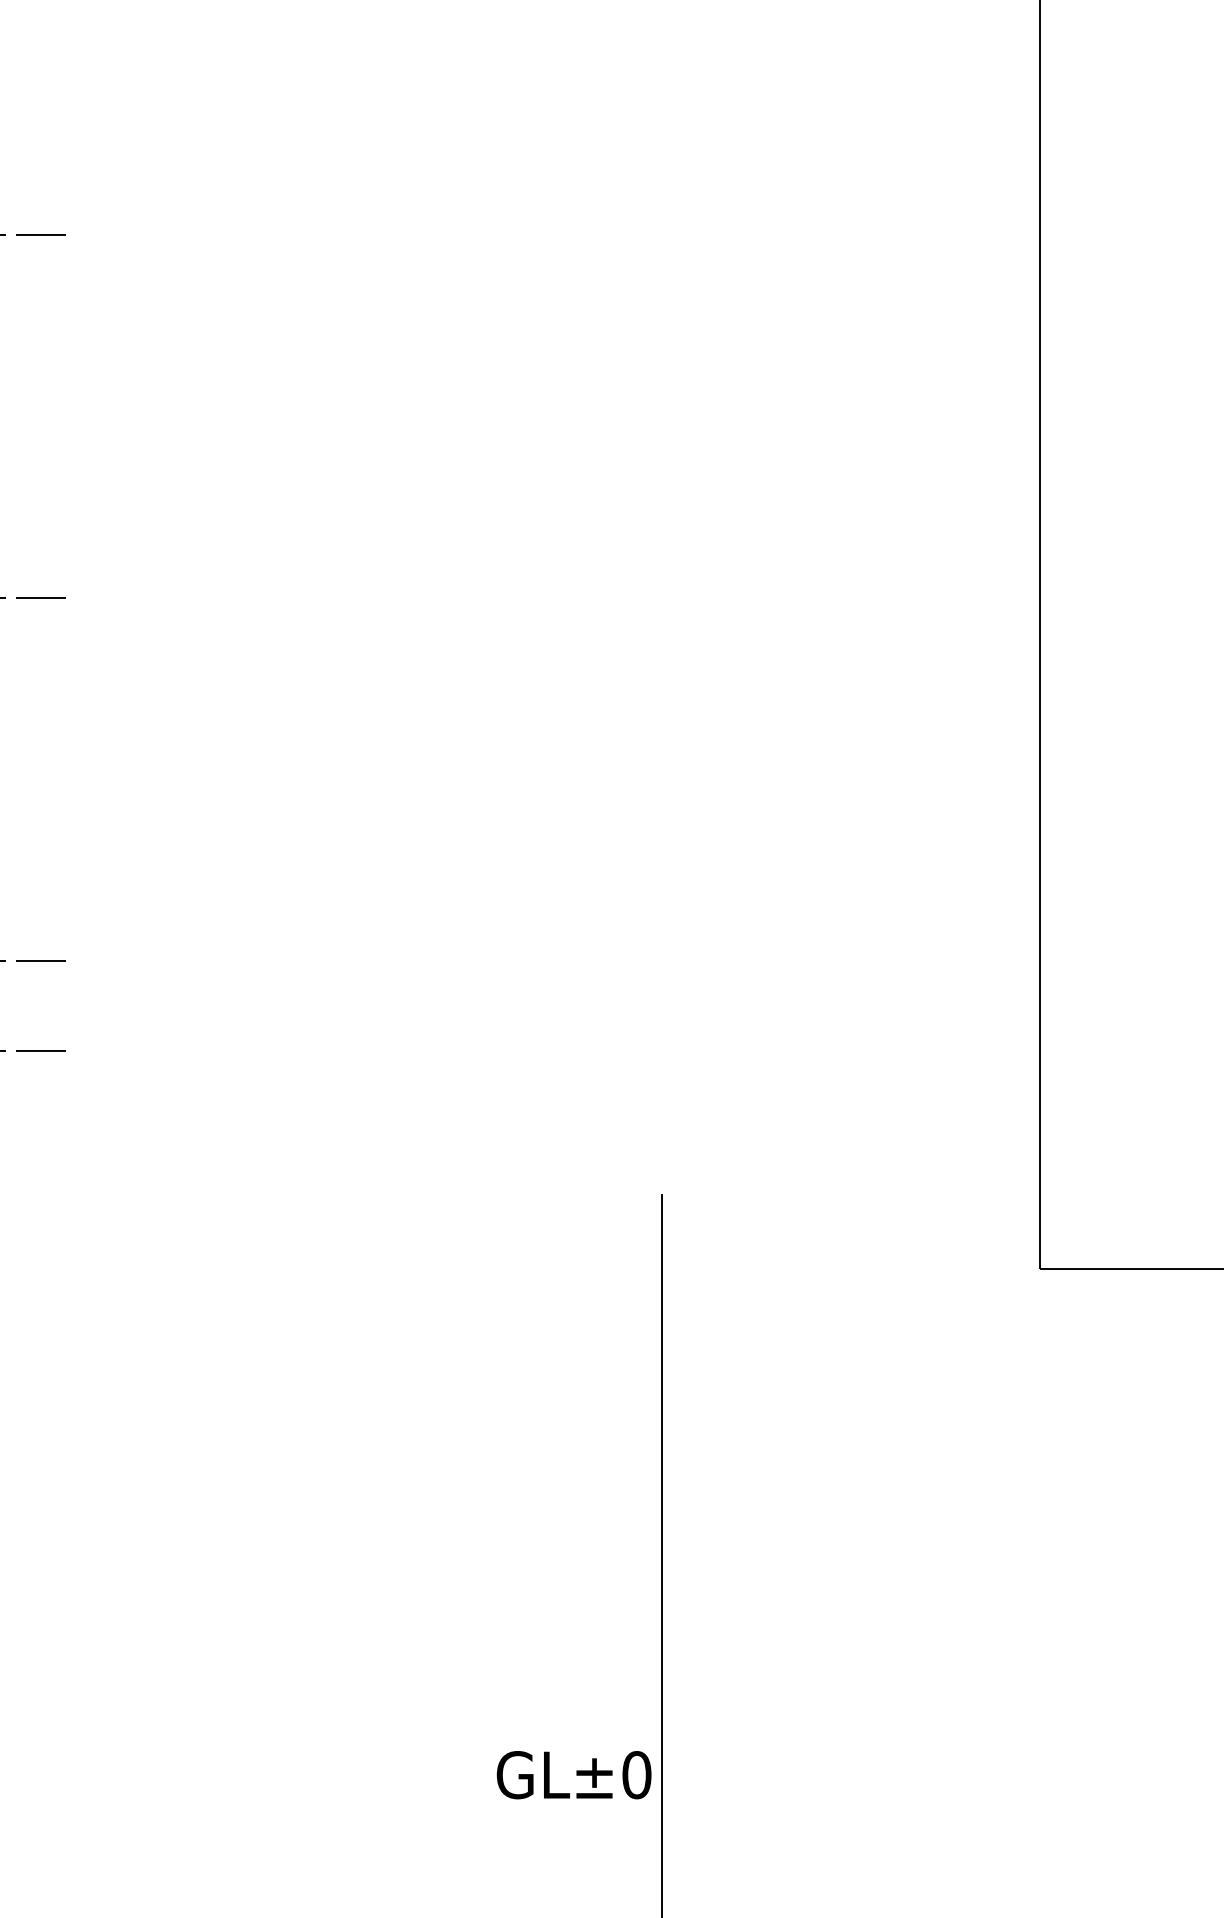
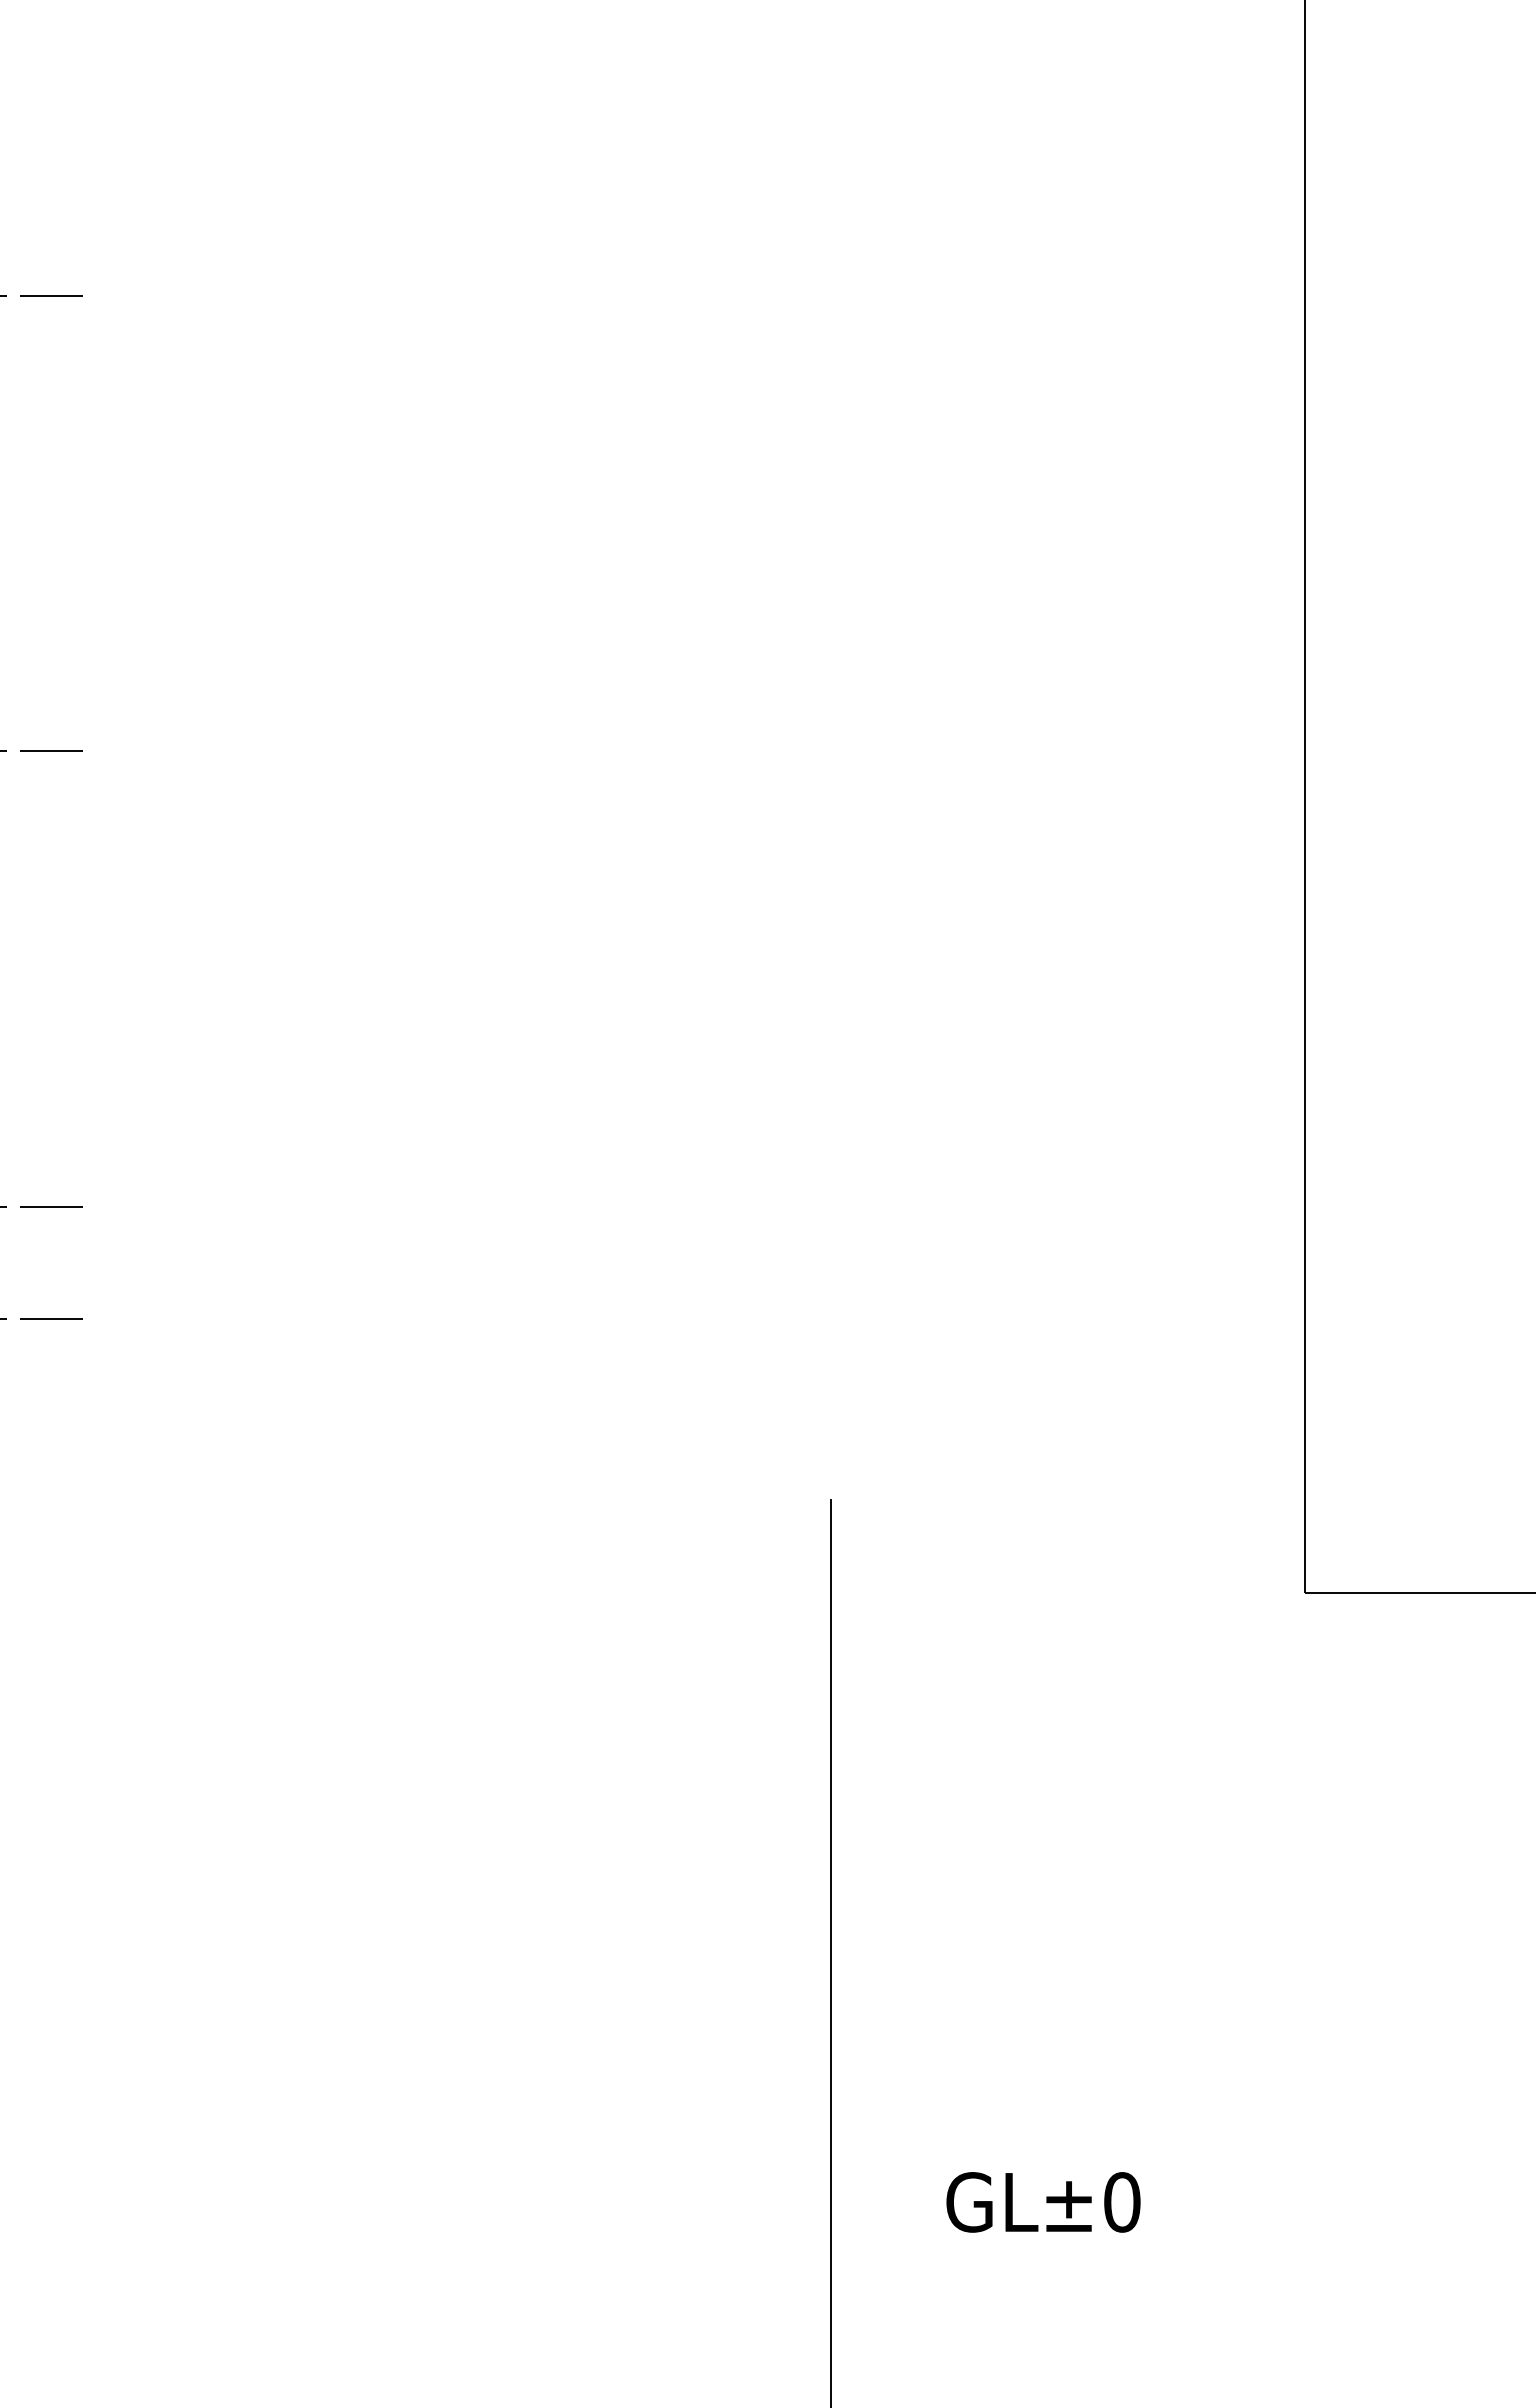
text: (574, 1775) -> (1043, 2202), moved

